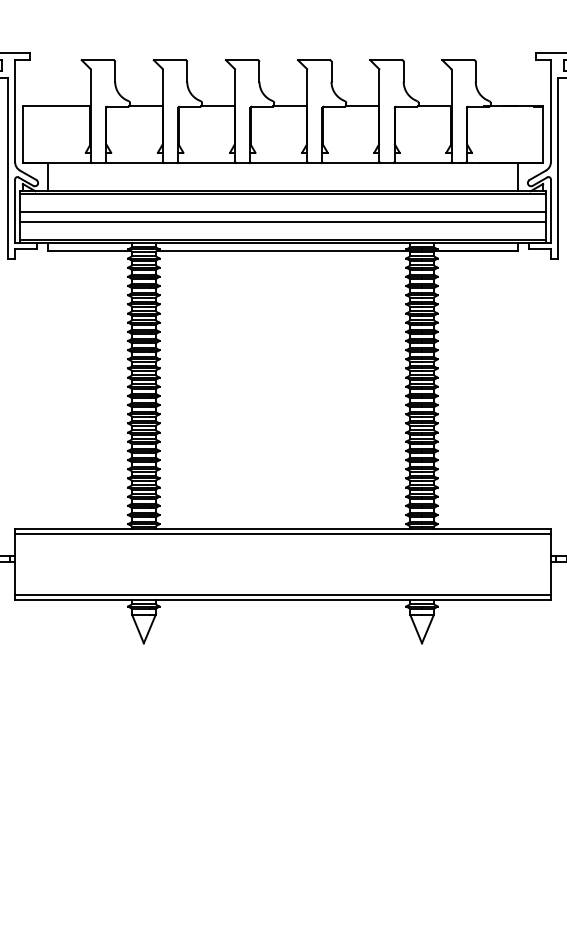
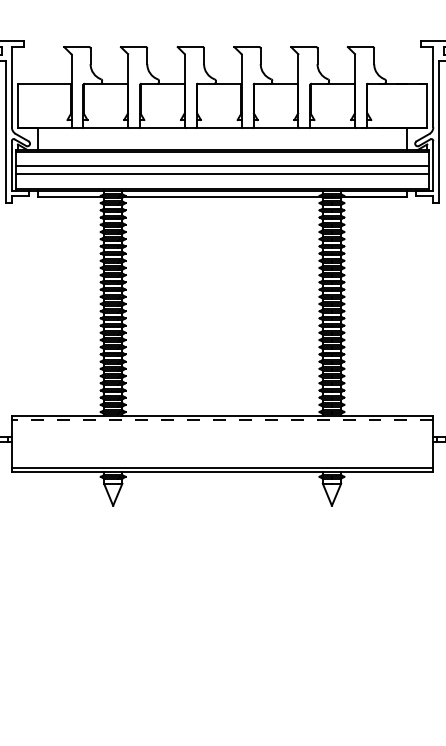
line: (283, 534) -> (223, 420), solid -> dashed

